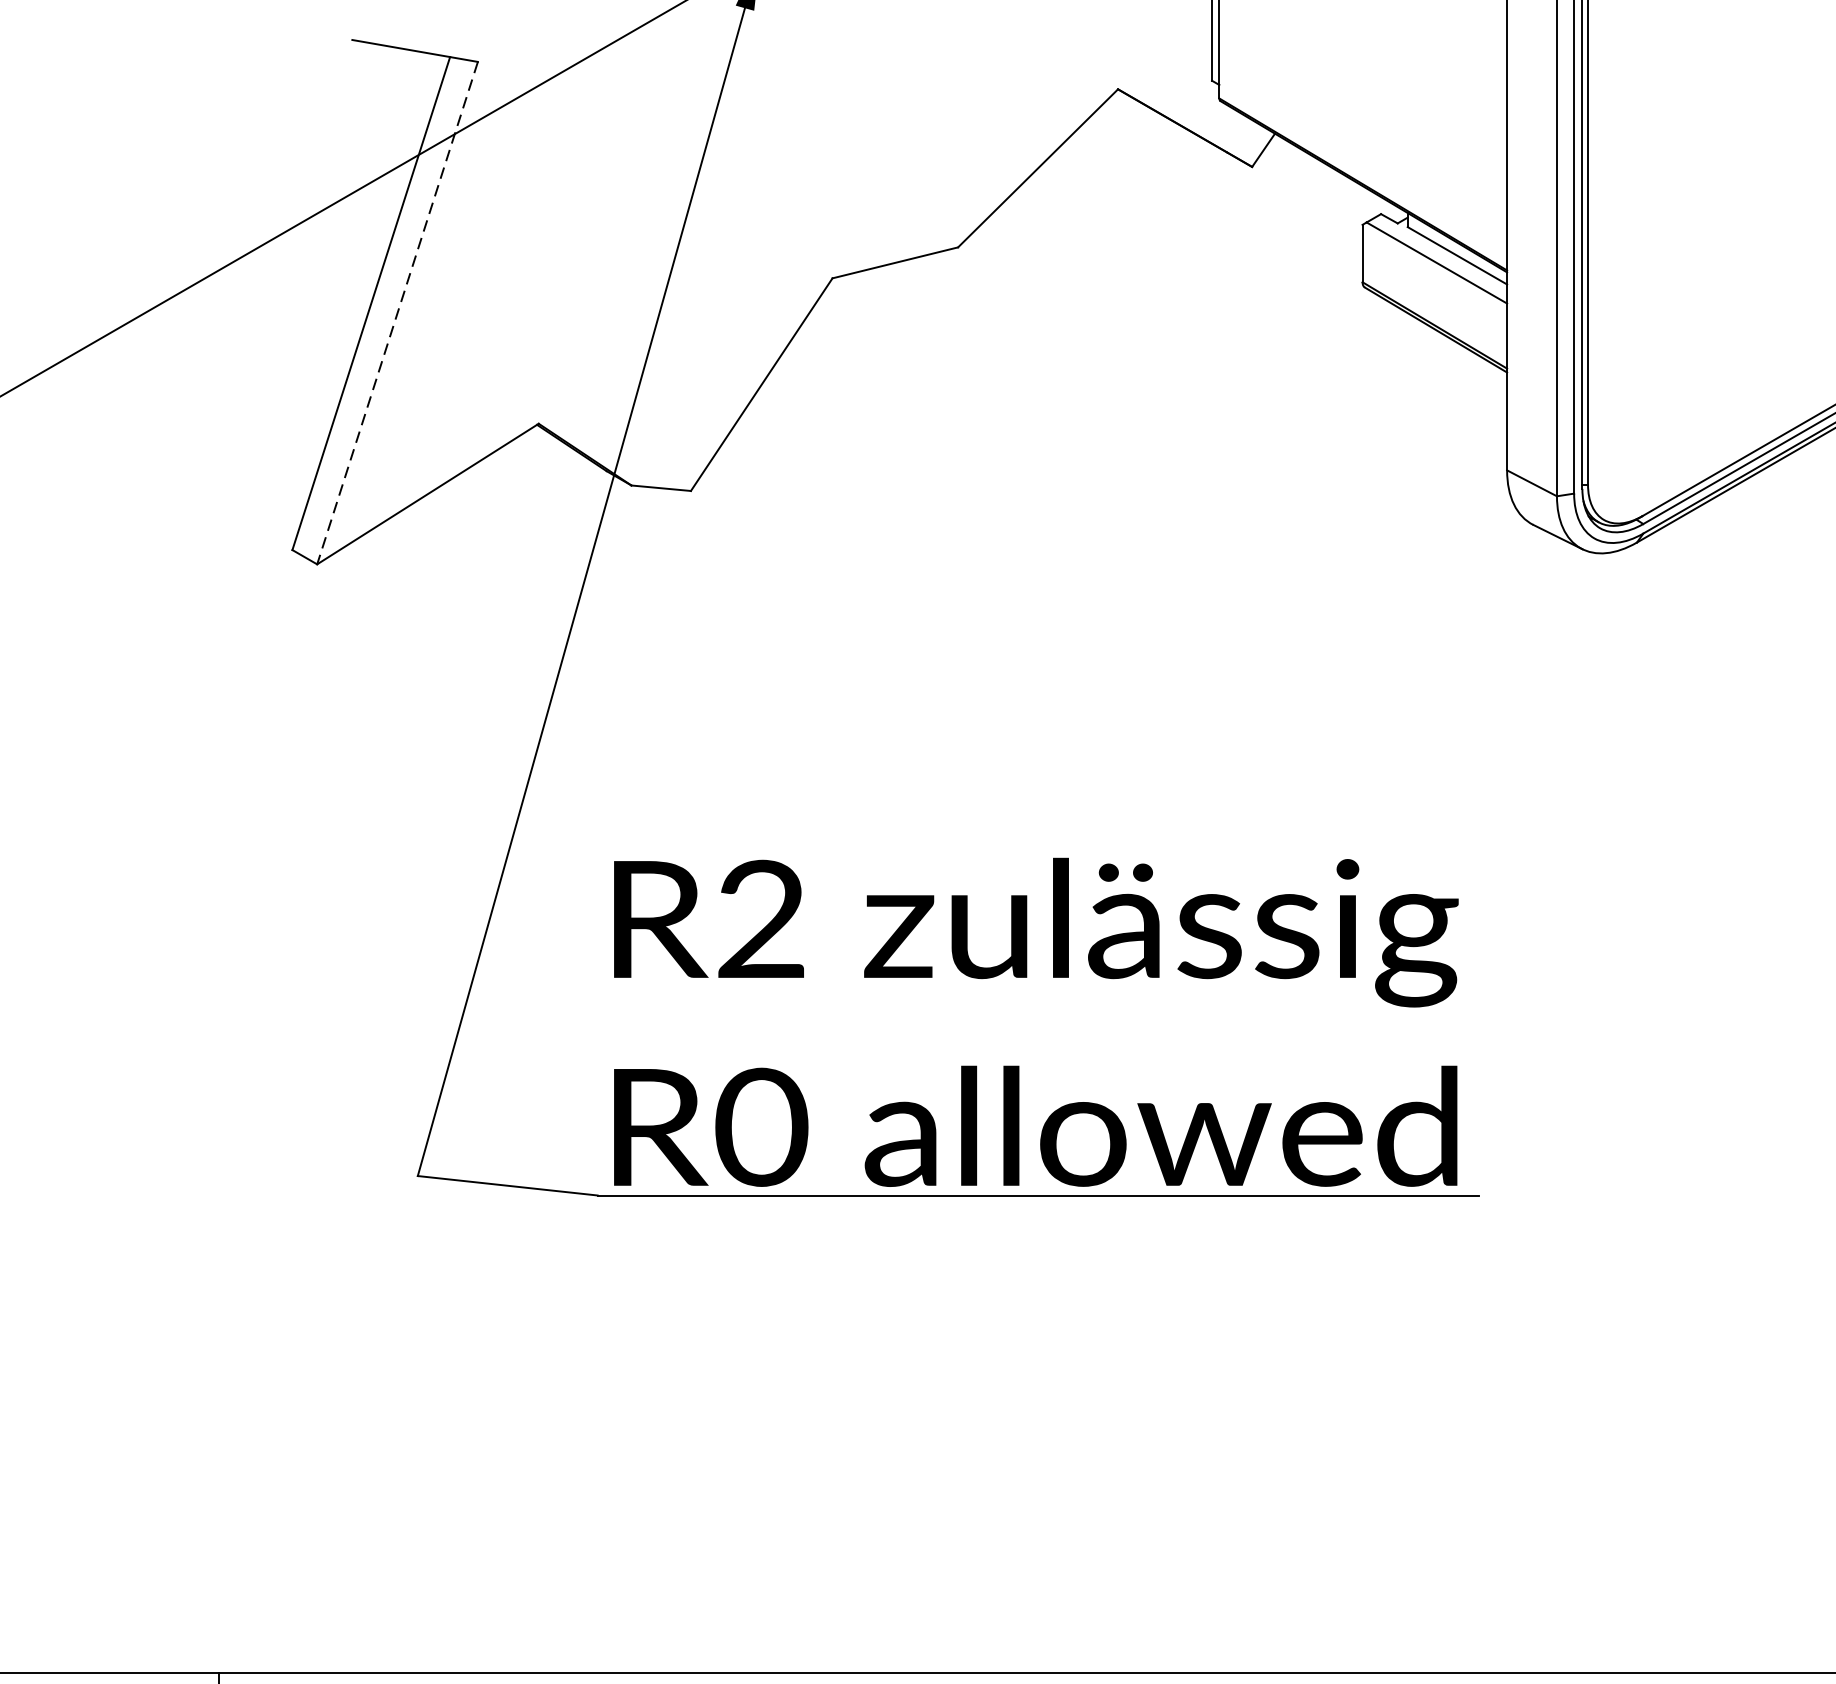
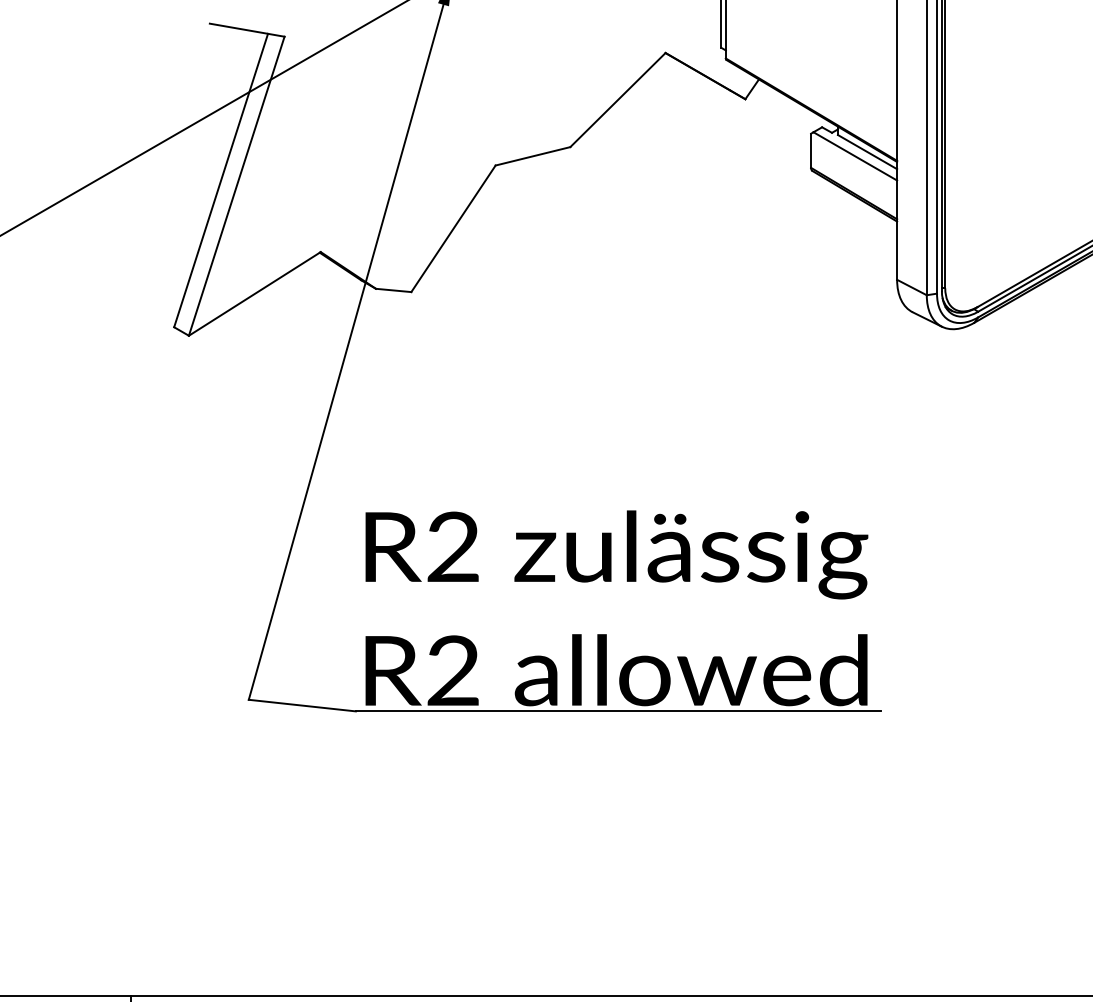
line: (397, 313) -> (236, 186), dashed -> solid
text: (761, 1126) -> (453, 670), R0 -> R2

